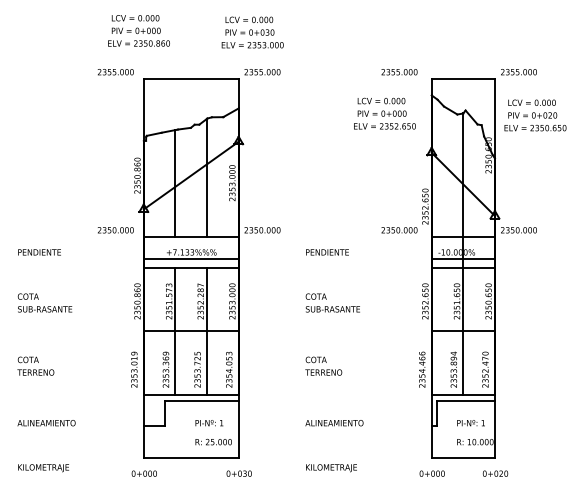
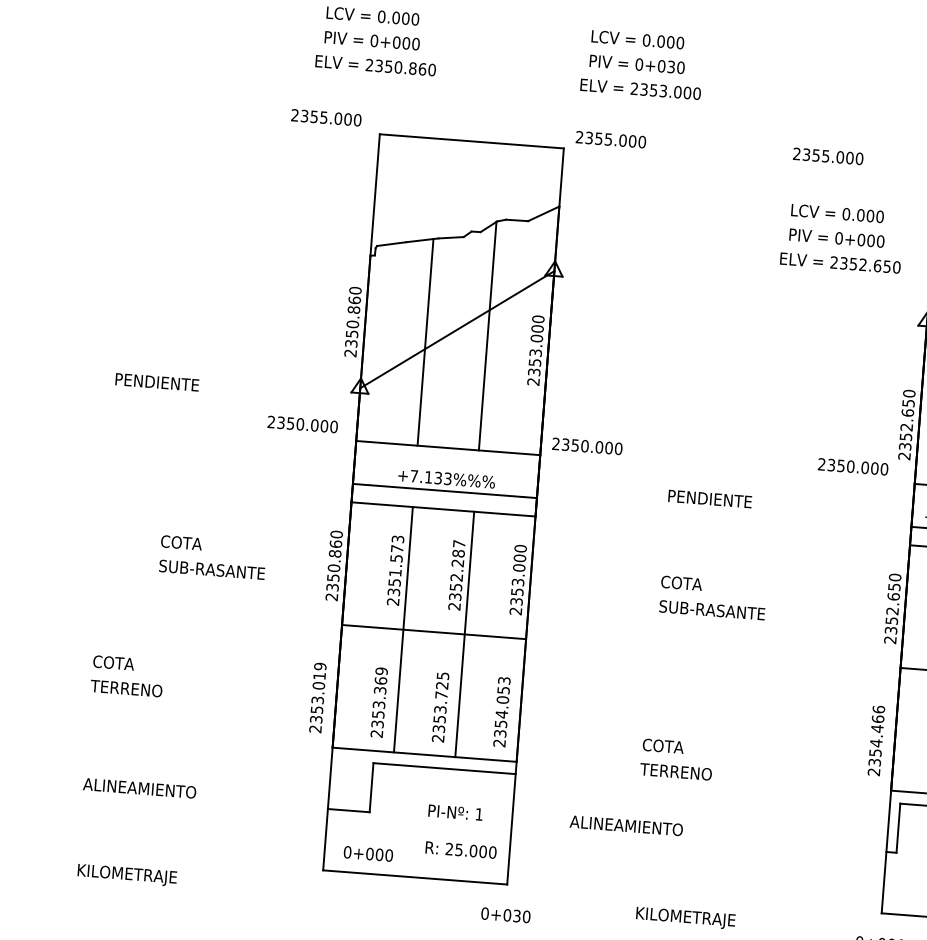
text: (252, 32) -> (642, 64), moved
text: (399, 72) -> (828, 157), moved
text: (39, 252) -> (157, 382), moved
text: (44, 302) -> (212, 556), moved
text: (323, 365) -> (676, 758), moved
text: (334, 423) -> (626, 826), moved
text: (143, 473) -> (366, 853), moved

